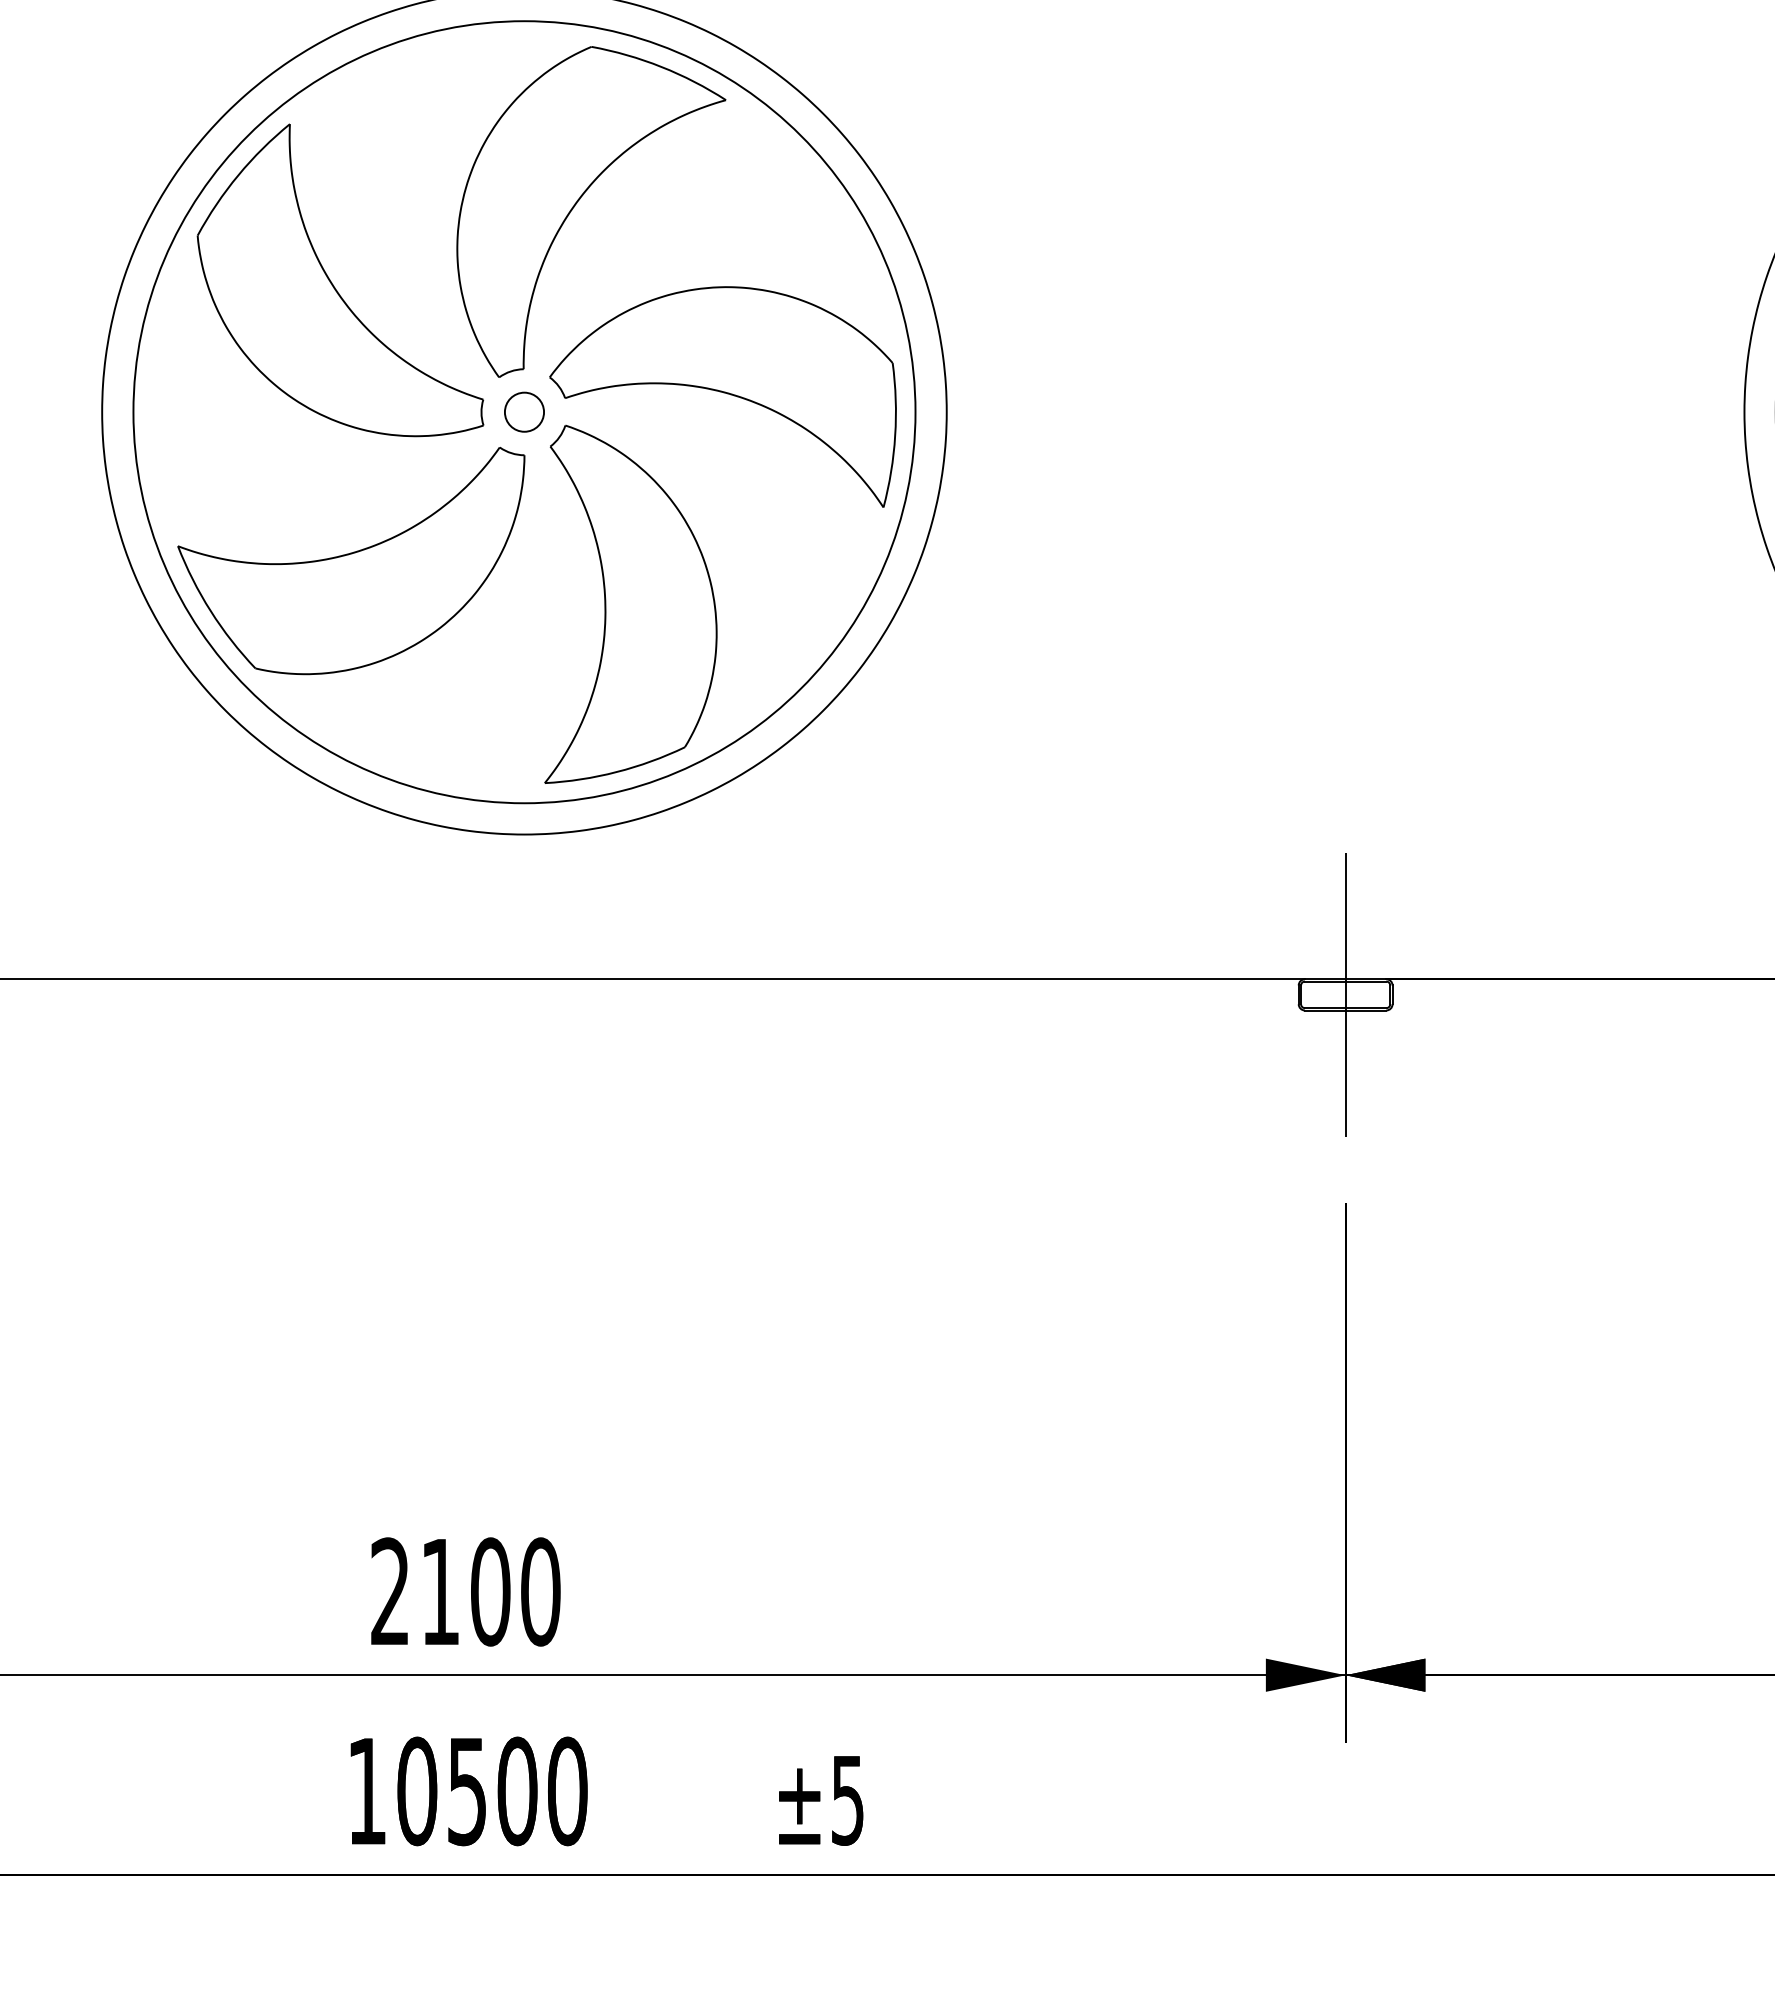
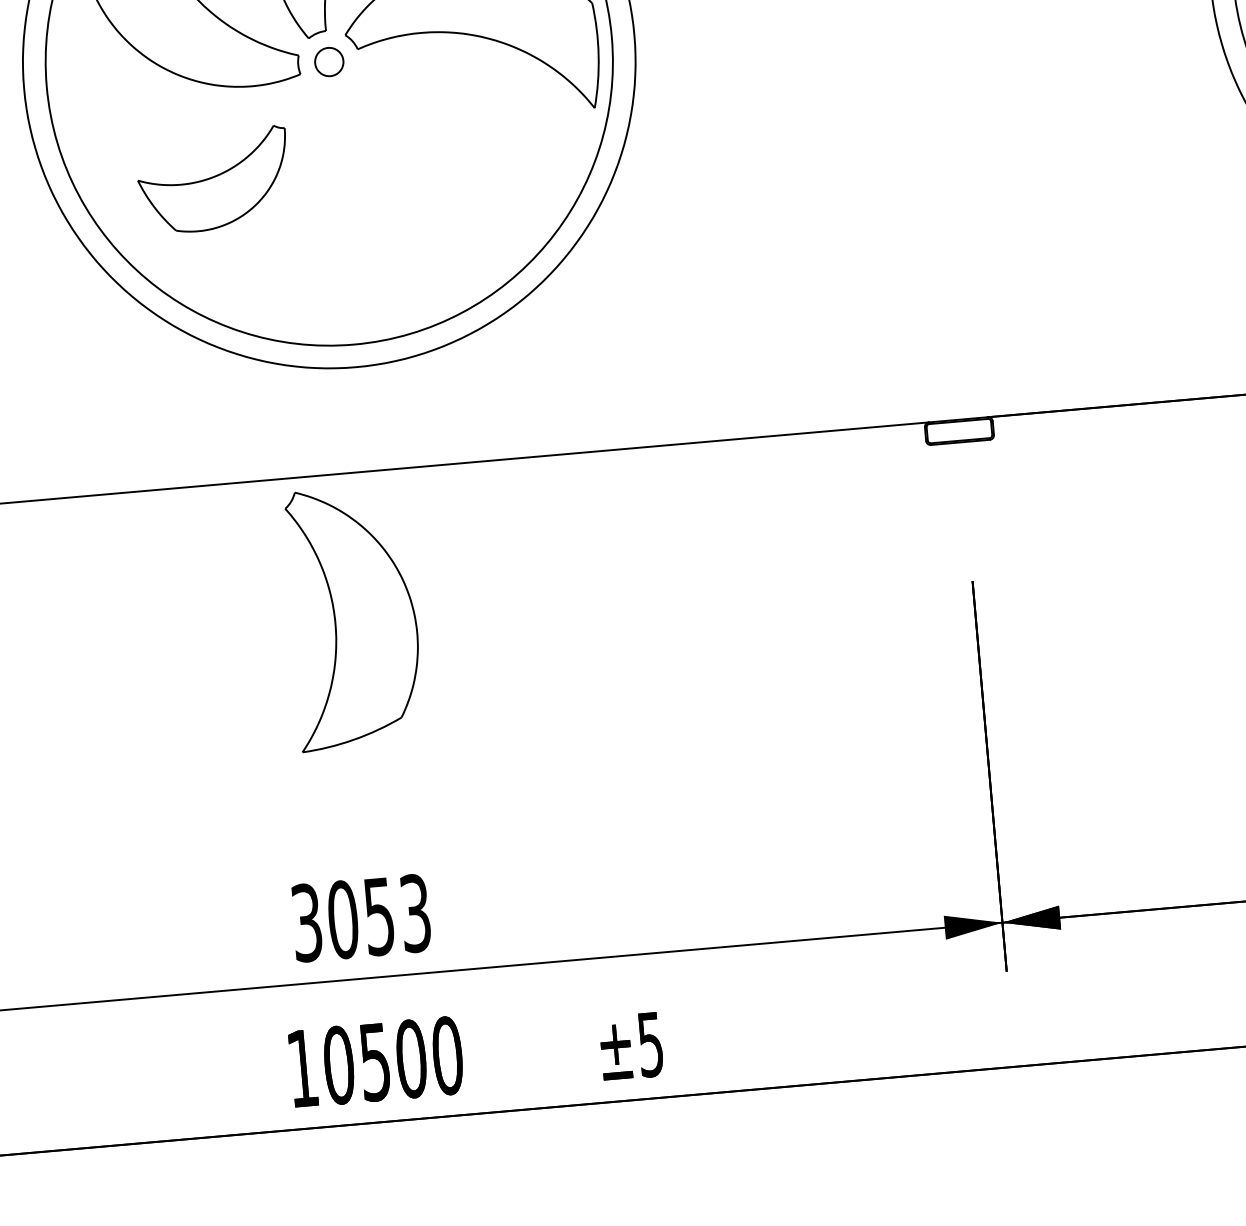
part: (351, 560) -> (213, 180), size x0.6
part: (630, 603) -> (353, 617), moved
line: (1345, 994) -> (959, 430), removed
text: (465, 1591) -> (361, 917), 2100 -> 3053

